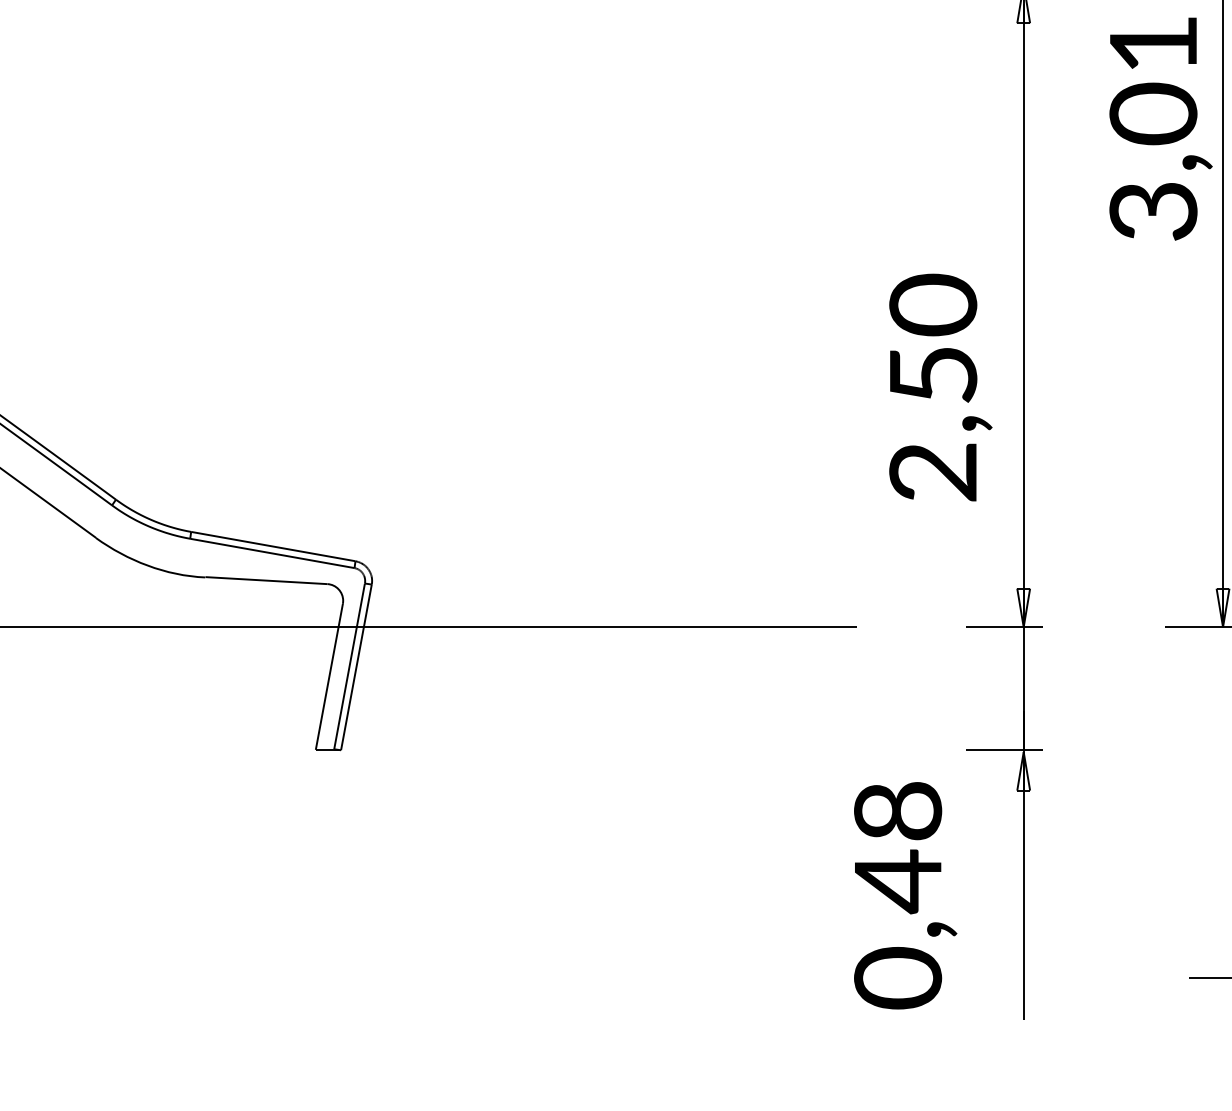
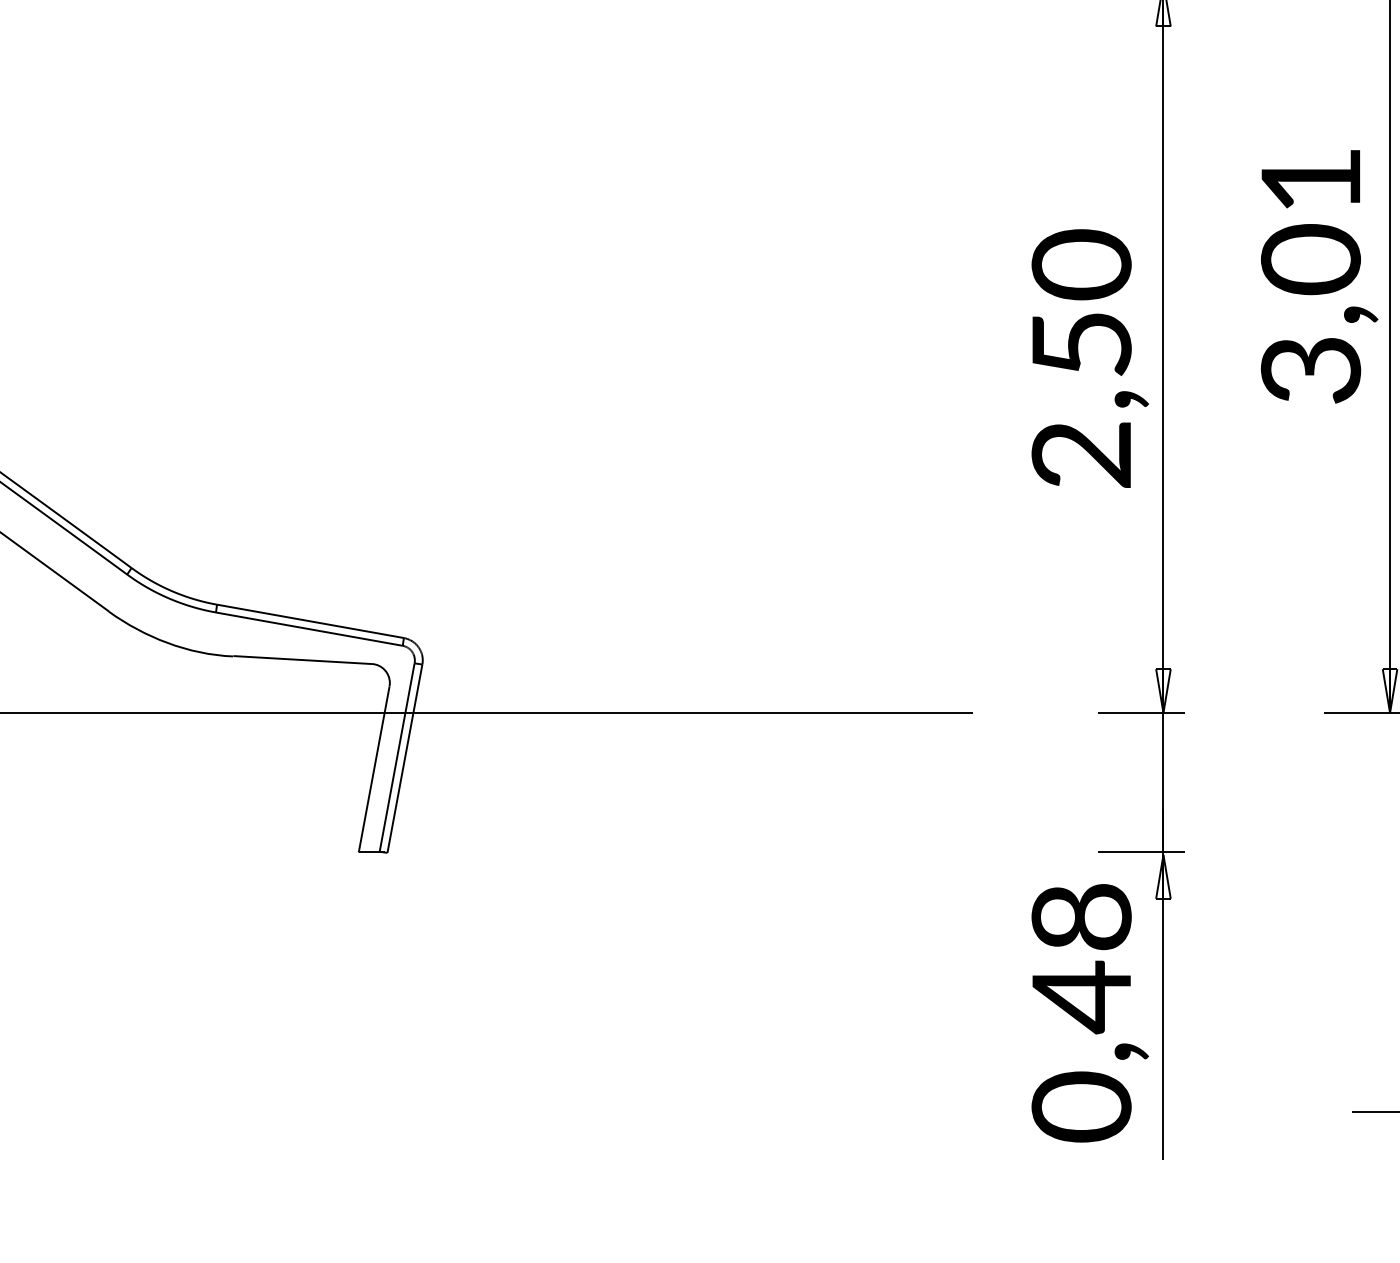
text: (1160, 128) -> (1319, 276), moved
text: (940, 387) -> (1089, 358), moved
text: (904, 895) -> (1089, 1013), moved

